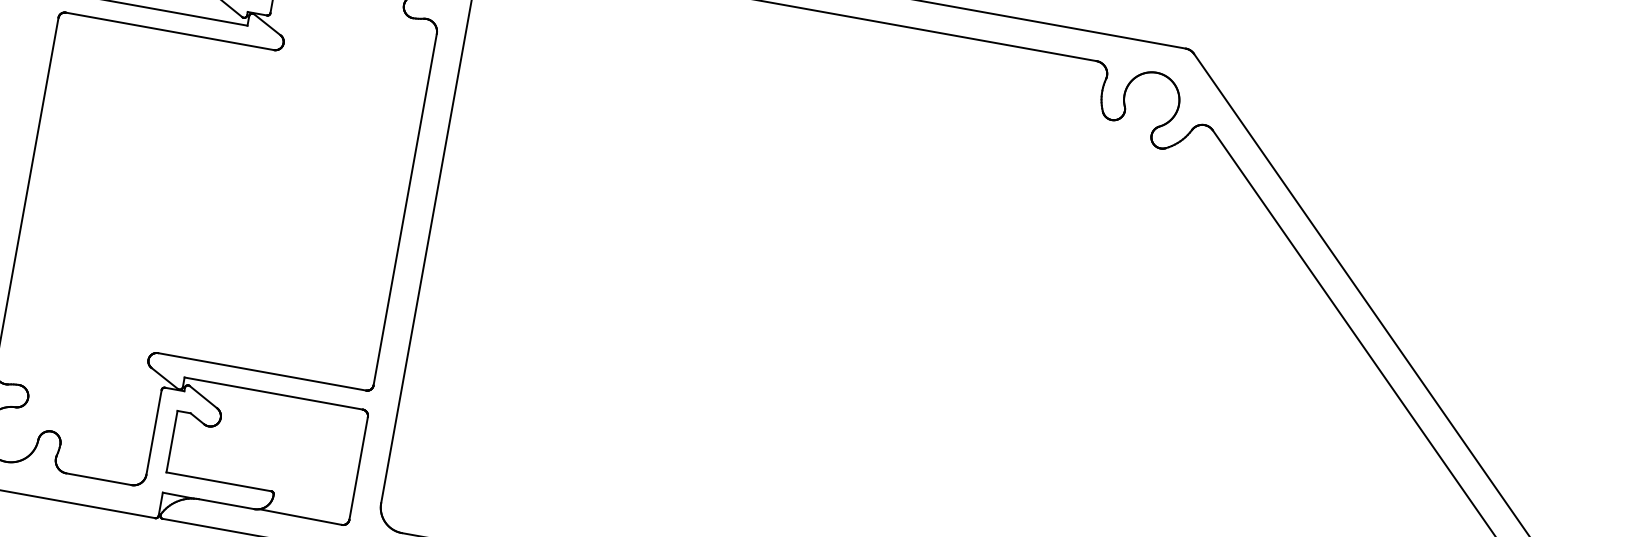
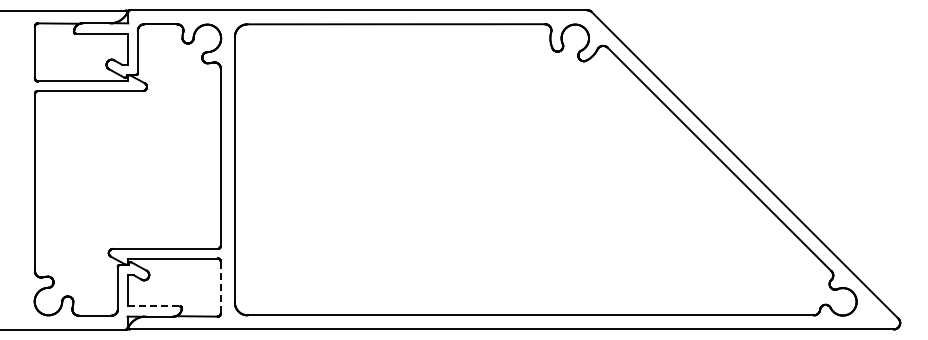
line: (357, 468) -> (220, 287), solid -> dashed
line: (220, 482) -> (154, 306), solid -> dashed

